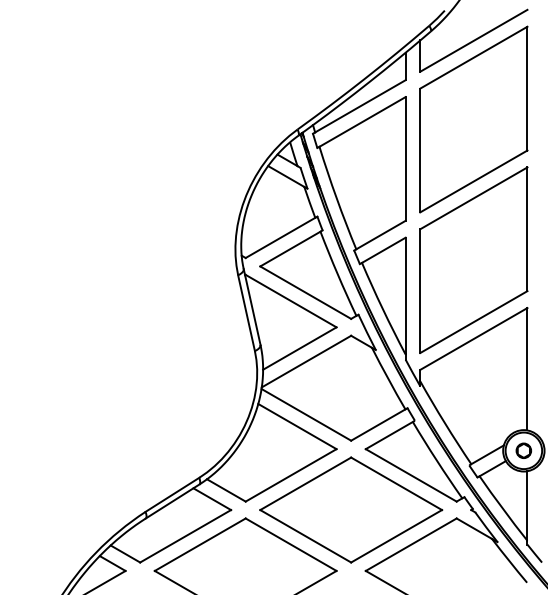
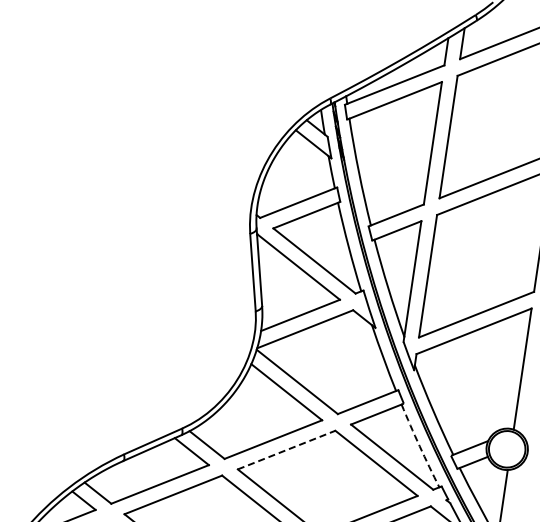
circle: (523, 450) -> (506, 448), removed
arc: (436, 460) -> (419, 446), solid -> dashed
line: (306, 483) -> (287, 449), solid -> dashed

